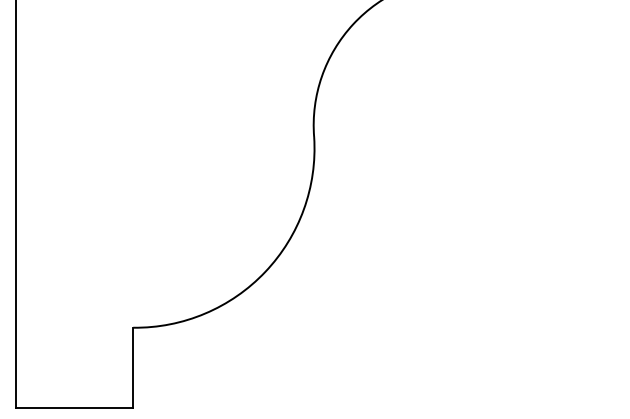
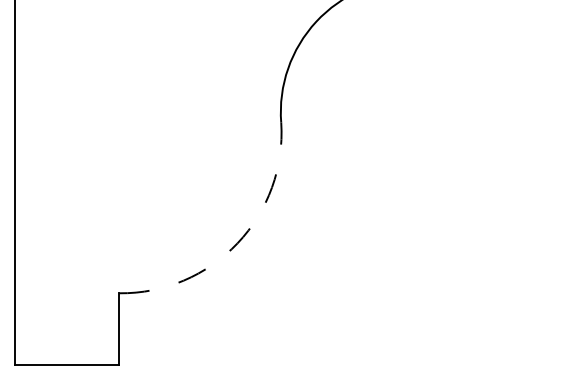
arc: (265, 271) -> (237, 242), solid -> dashed

